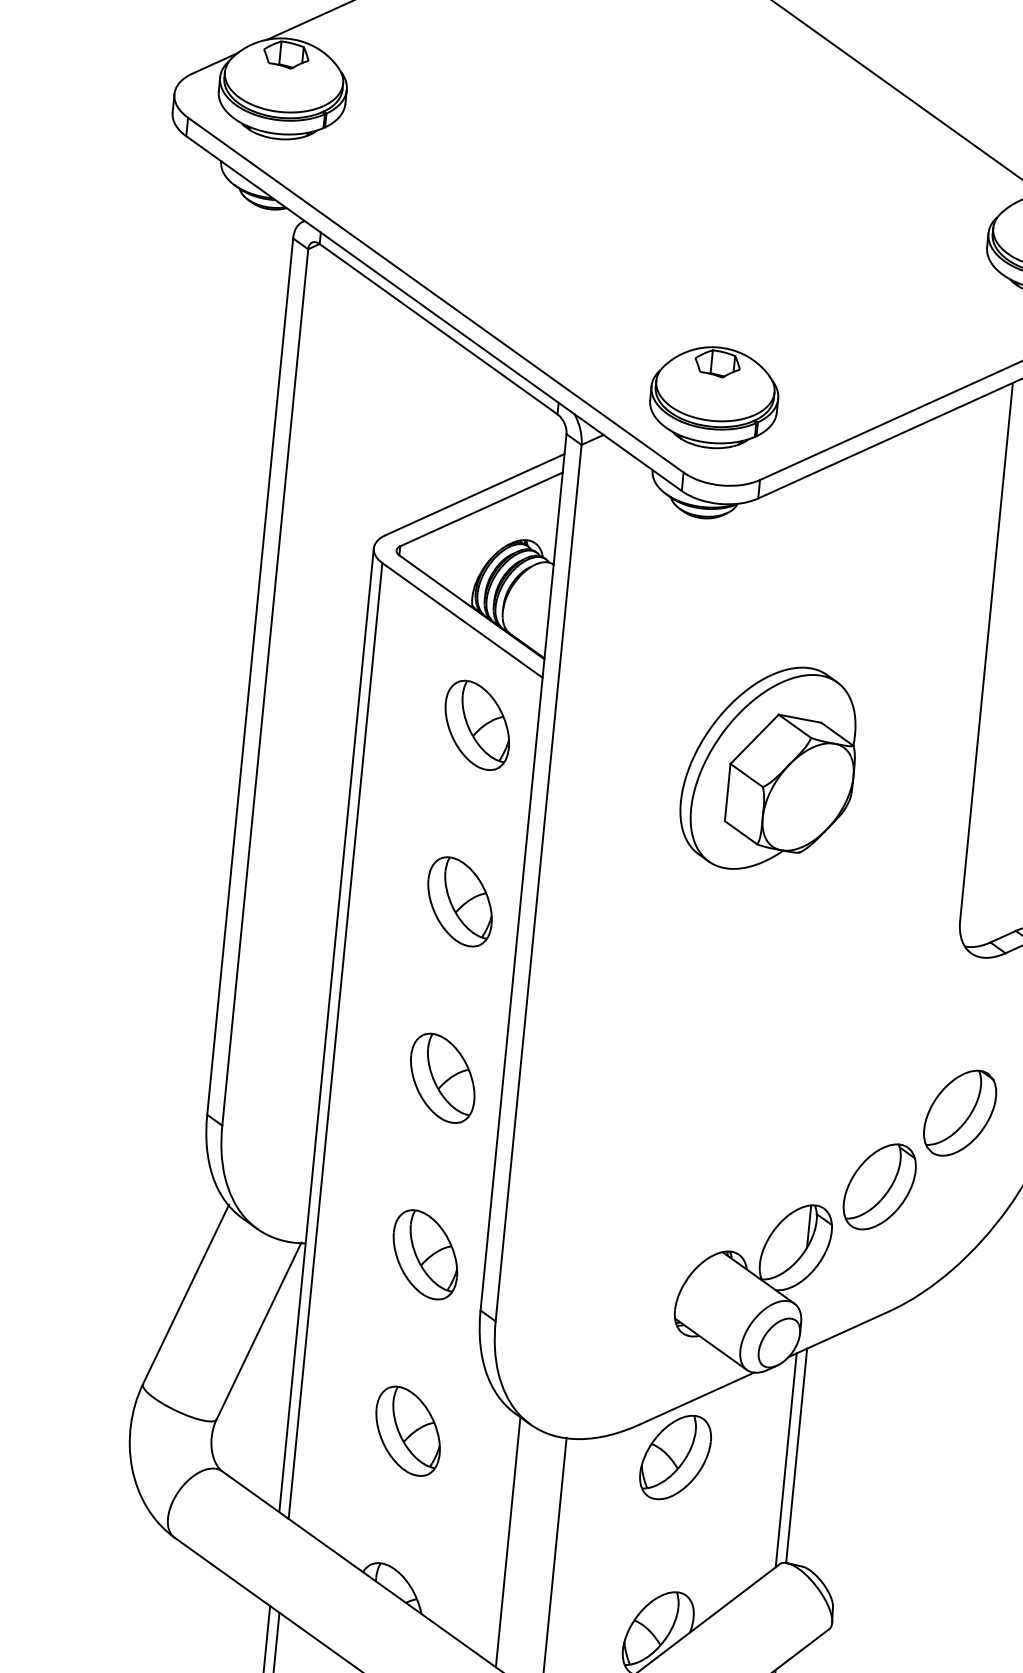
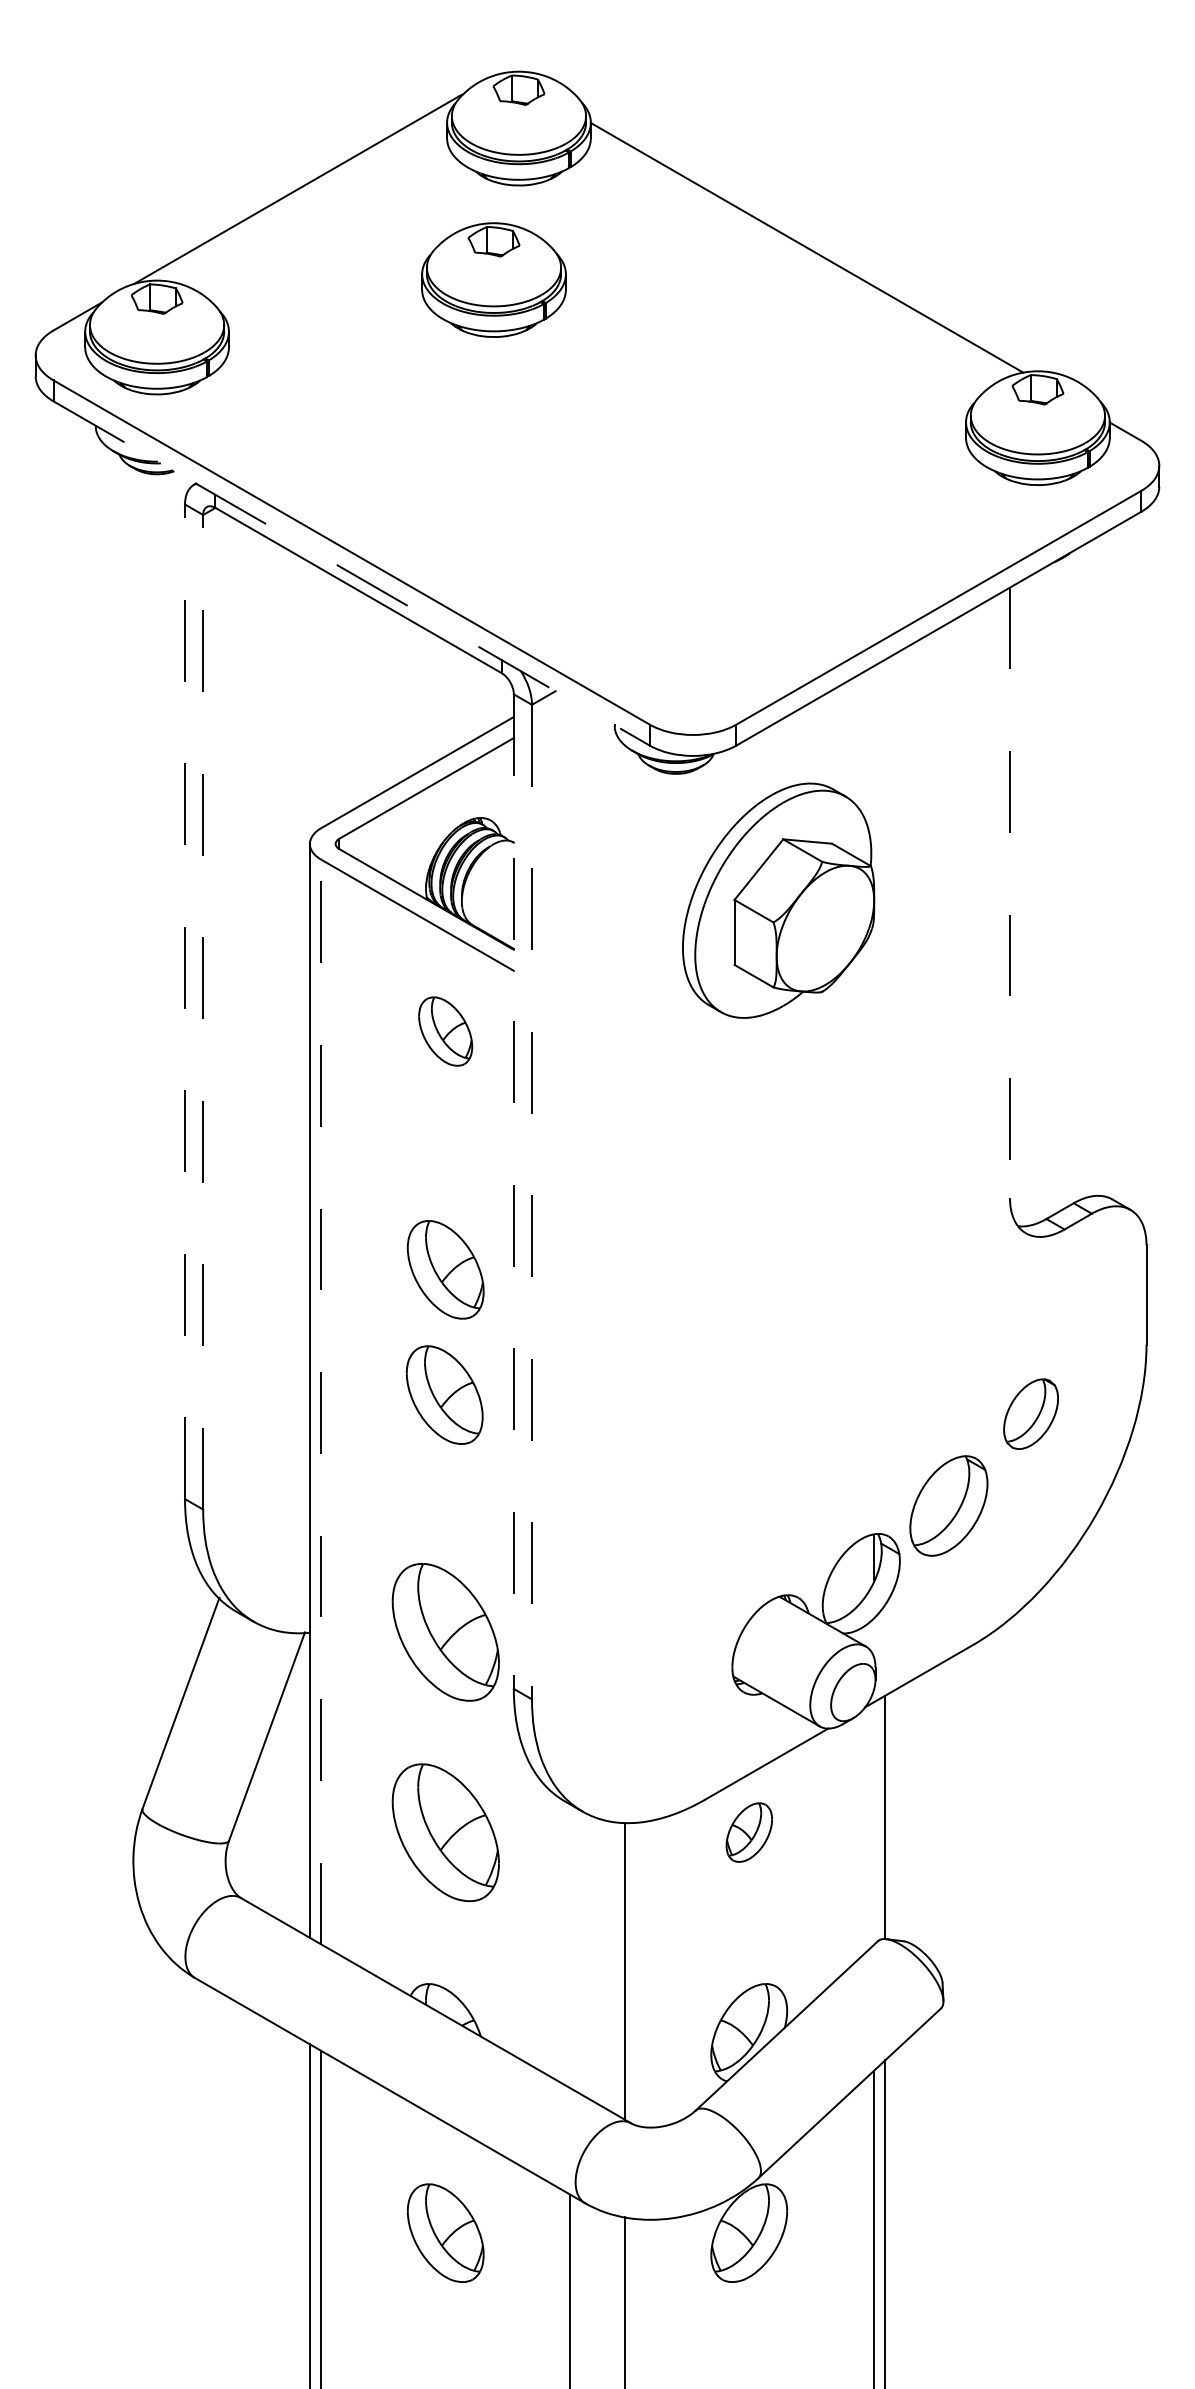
line: (434, 313) -> (352, 573), solid -> dashed
part: (713, 397) -> (493, 279), moved
line: (986, 652) -> (1009, 893), solid -> dashed
line: (250, 676) -> (185, 1001), solid -> dashed
line: (265, 686) -> (203, 1011), solid -> dashed
part: (477, 725) -> (445, 1031), size x0.7
part: (769, 768) -> (778, 900), moved
line: (523, 873) -> (513, 1192), solid -> dashed
line: (539, 883) -> (532, 1202), solid -> dashed
part: (459, 901) -> (445, 1269), moved
line: (335, 1040) -> (321, 1401), solid -> dashed
part: (442, 1077) -> (444, 1394), moved
part: (959, 1112) -> (1030, 1413), size x0.7
part: (425, 1254) -> (445, 1632), size x1.4
part: (407, 1431) -> (445, 1832), size x1.4
part: (675, 1457) -> (749, 1832), size x0.6
line: (785, 1460) -> (873, 1823), removed
line: (508, 1542) -> (570, 1946), removed

